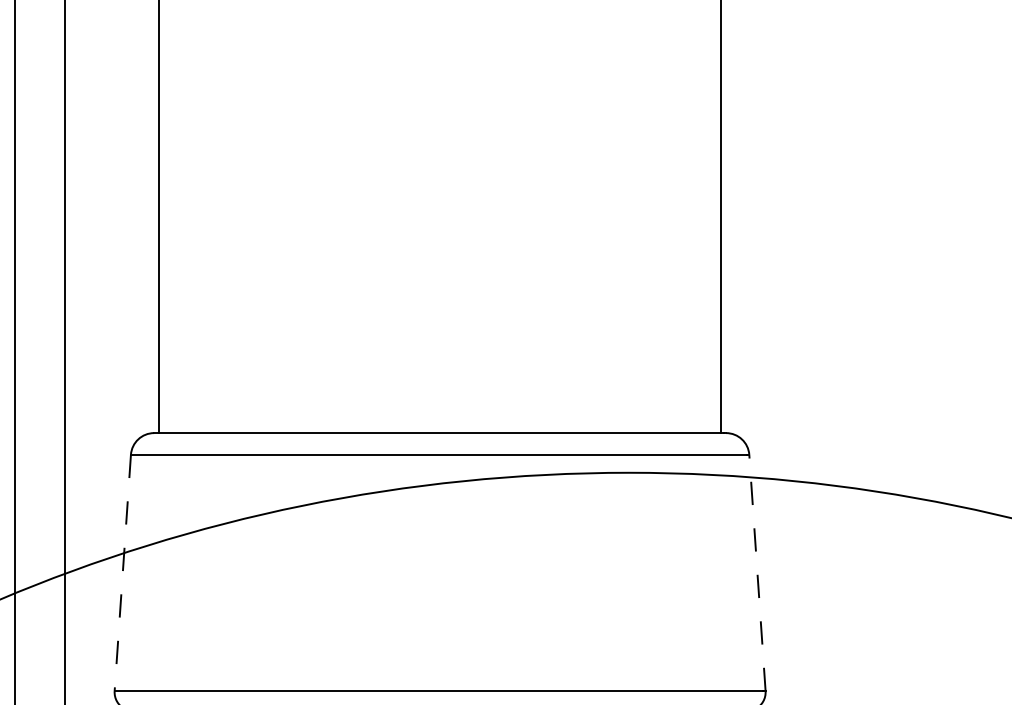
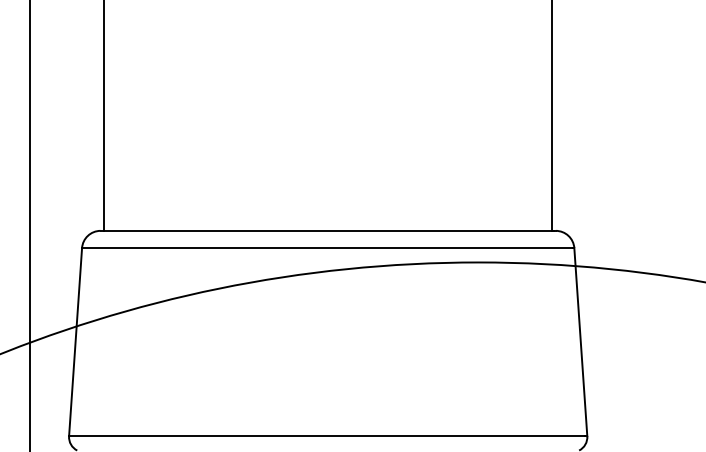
line: (757, 572) -> (580, 341), dashed -> solid
line: (122, 573) -> (75, 342), dashed -> solid

